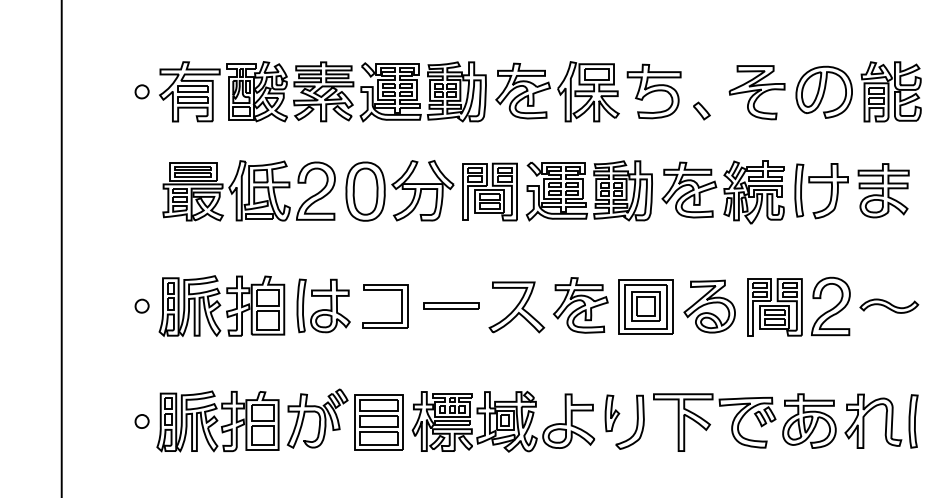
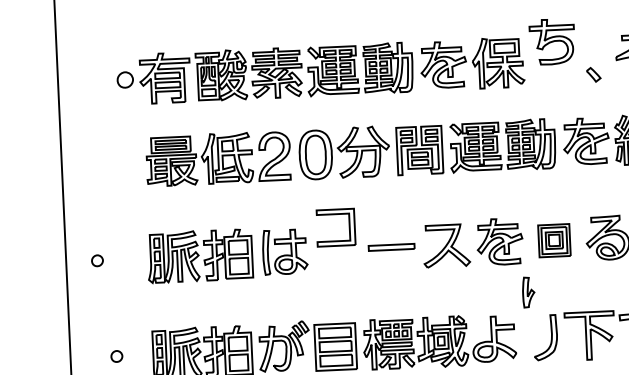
part: (141, 91) -> (124, 79), size x1.4
part: (653, 91) -> (551, 41), moved
part: (385, 290) -> (335, 214), moved
part: (141, 305) -> (96, 260), moved
part: (645, 306) -> (554, 240), size x0.7
part: (612, 413) -> (528, 292), moved
part: (141, 421) -> (116, 356), moved

